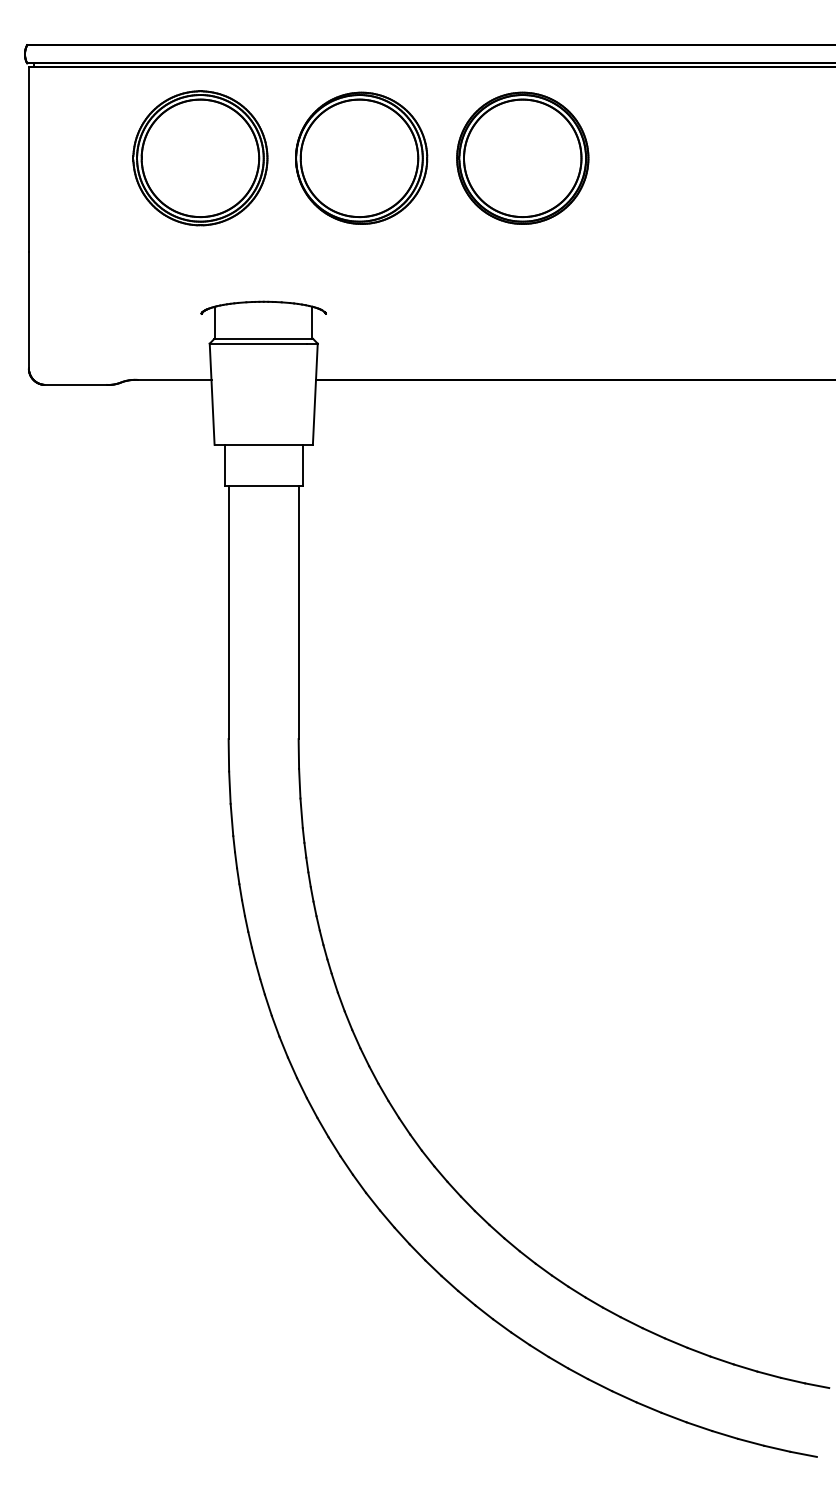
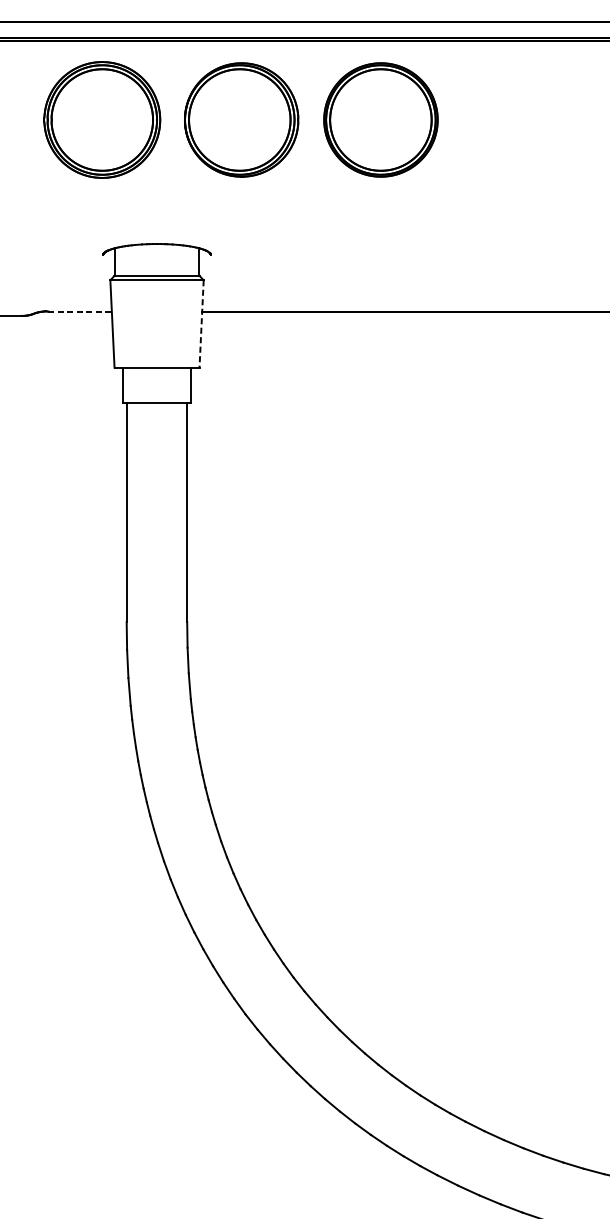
line: (174, 379) -> (79, 311), solid -> dashed
line: (315, 394) -> (201, 324), solid -> dashed

